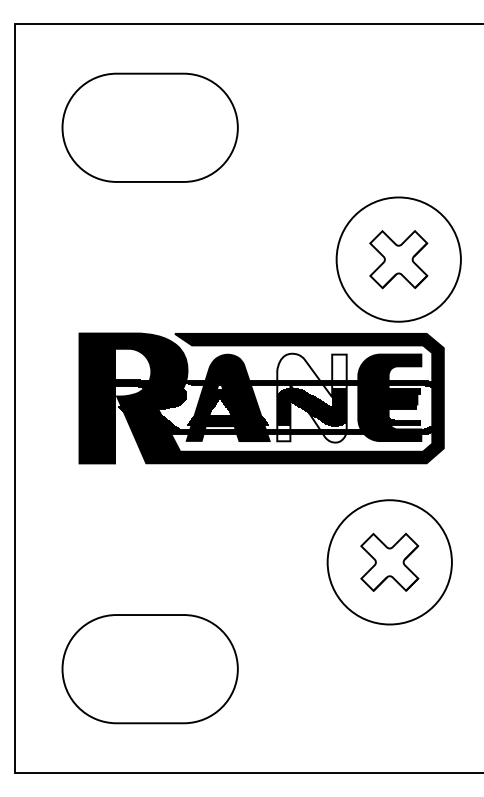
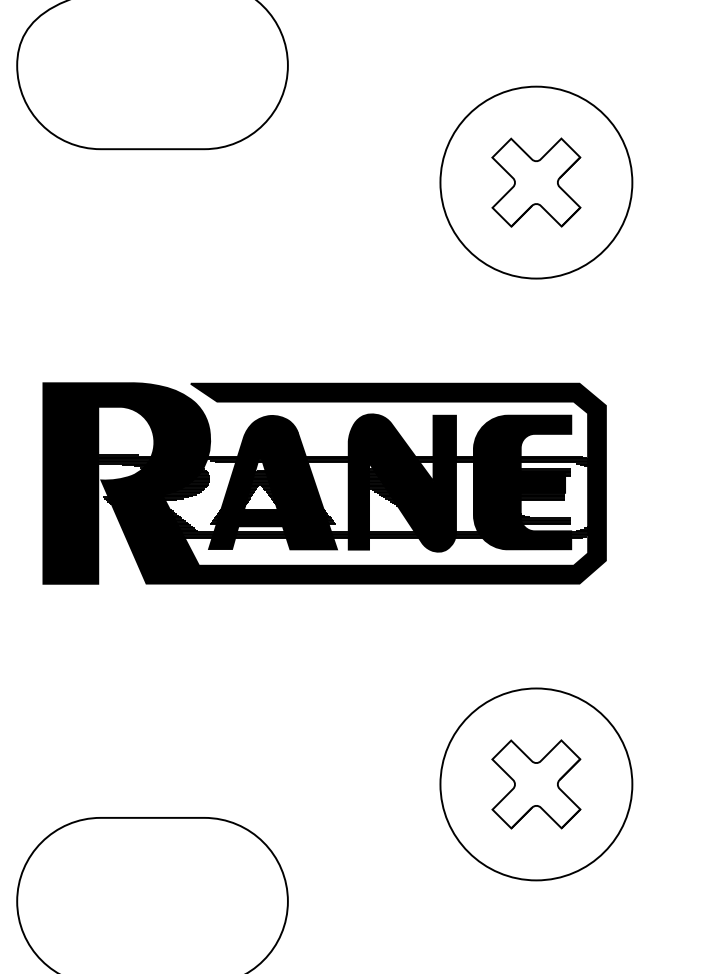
part: (398, 259) -> (535, 182), moved
fill: (311, 397) -> (401, 481), added
part: (389, 562) -> (535, 784), moved

